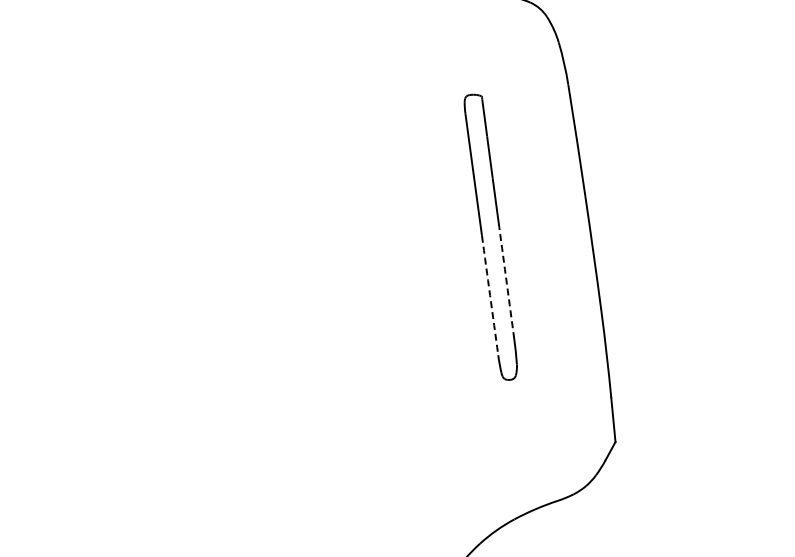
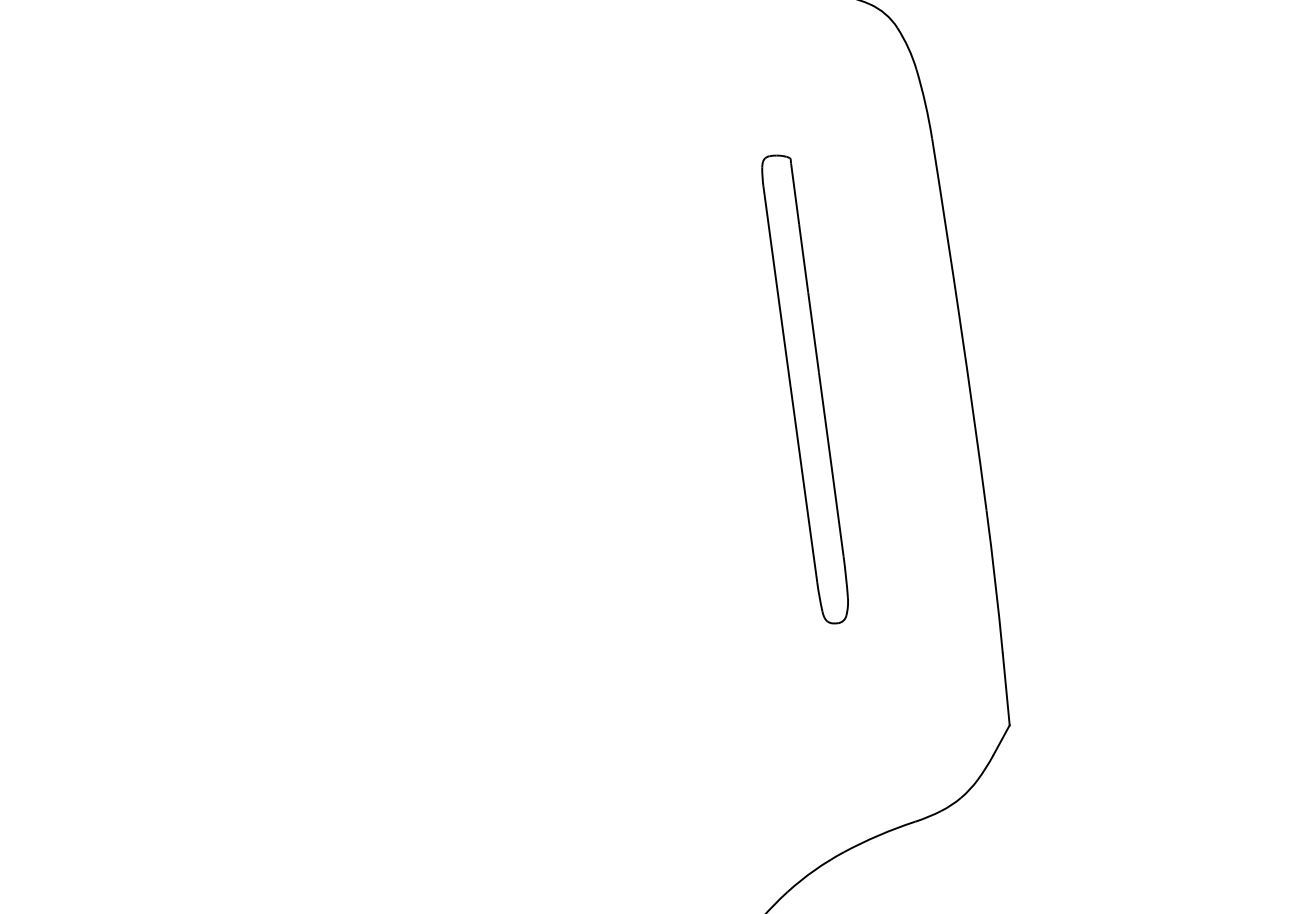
arc: (506, 283) -> (830, 465), dashed -> solid
arc: (490, 295) -> (804, 484), dashed -> solid

